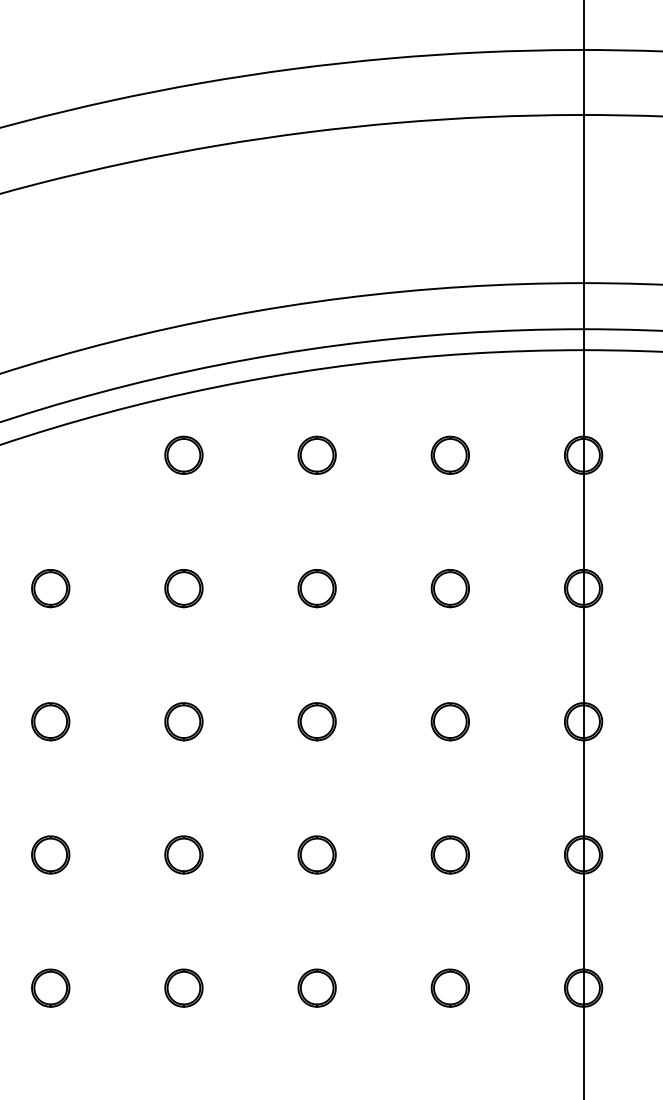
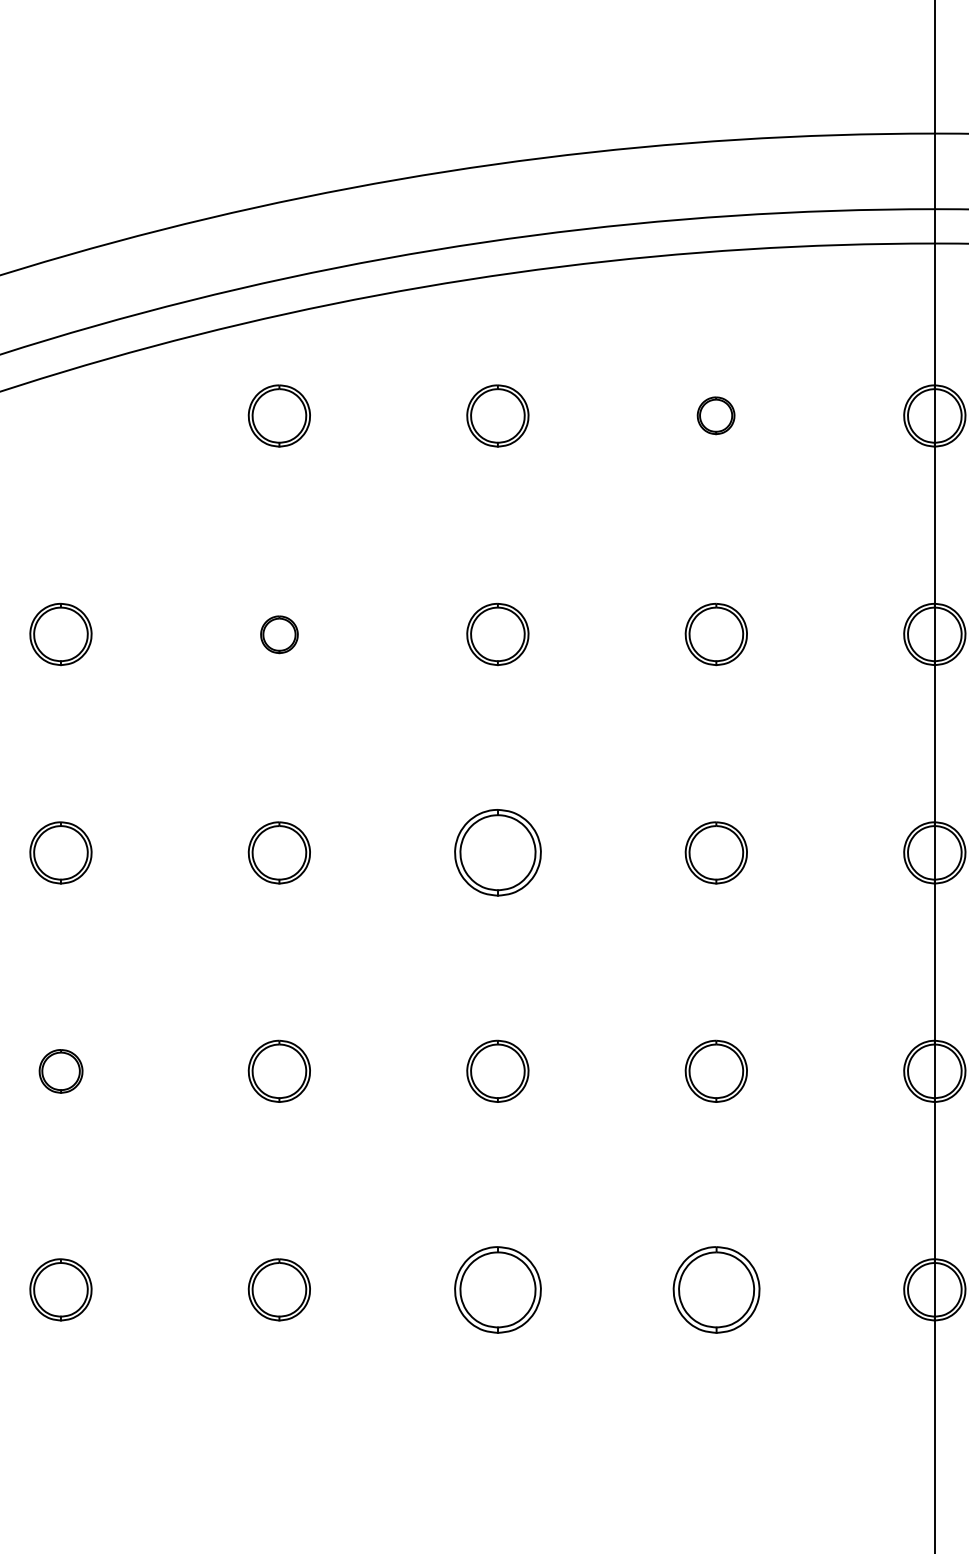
part: (449, 454) -> (714, 414), size x0.6
part: (183, 588) -> (278, 634), size x0.6
part: (316, 721) -> (496, 852), size x1.4
part: (50, 854) -> (60, 1070), size x0.7
part: (316, 987) -> (496, 1288), size x1.4
part: (449, 987) -> (714, 1288), size x1.4

